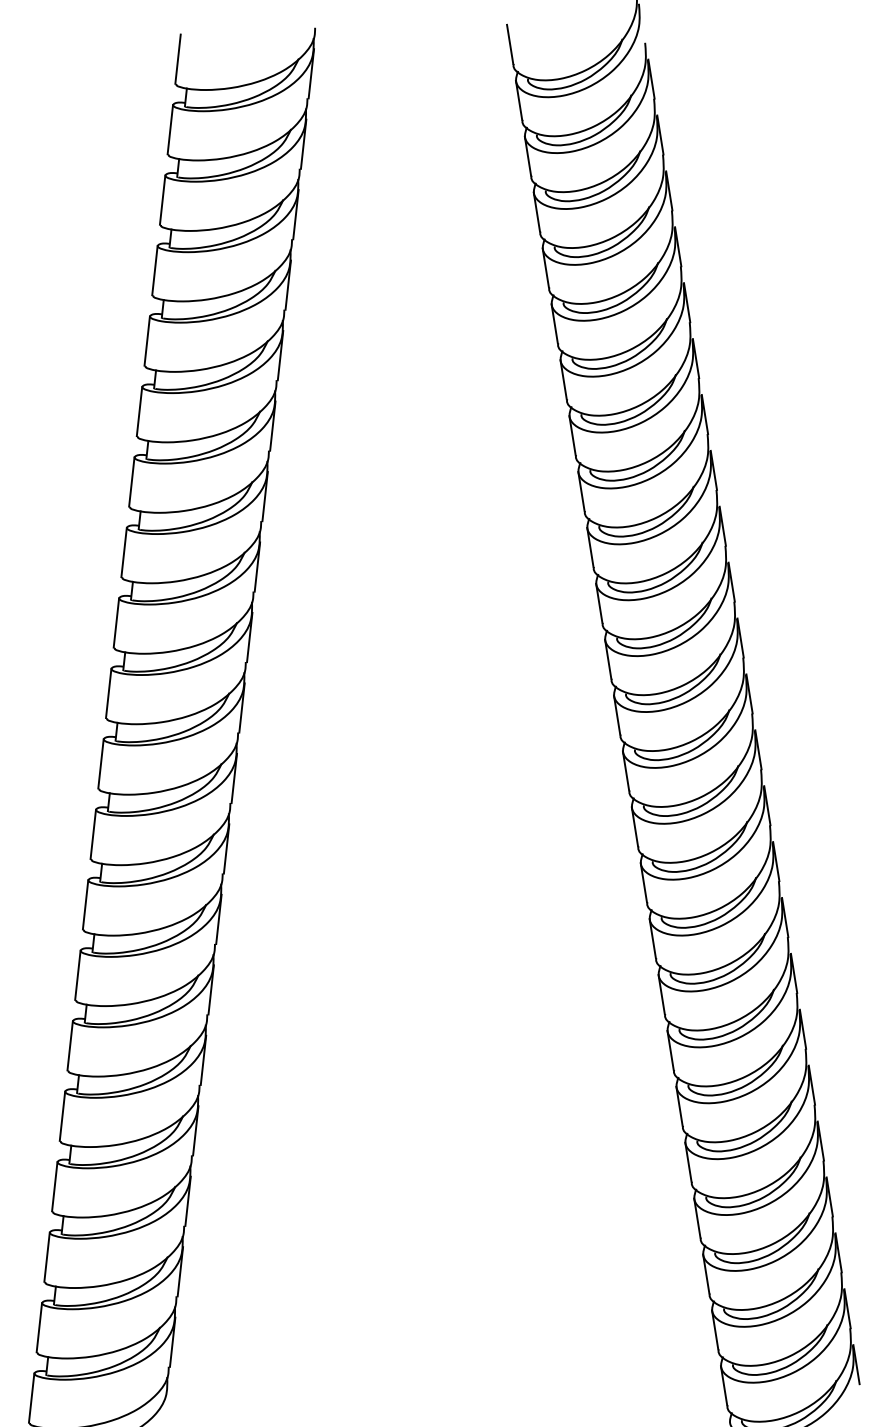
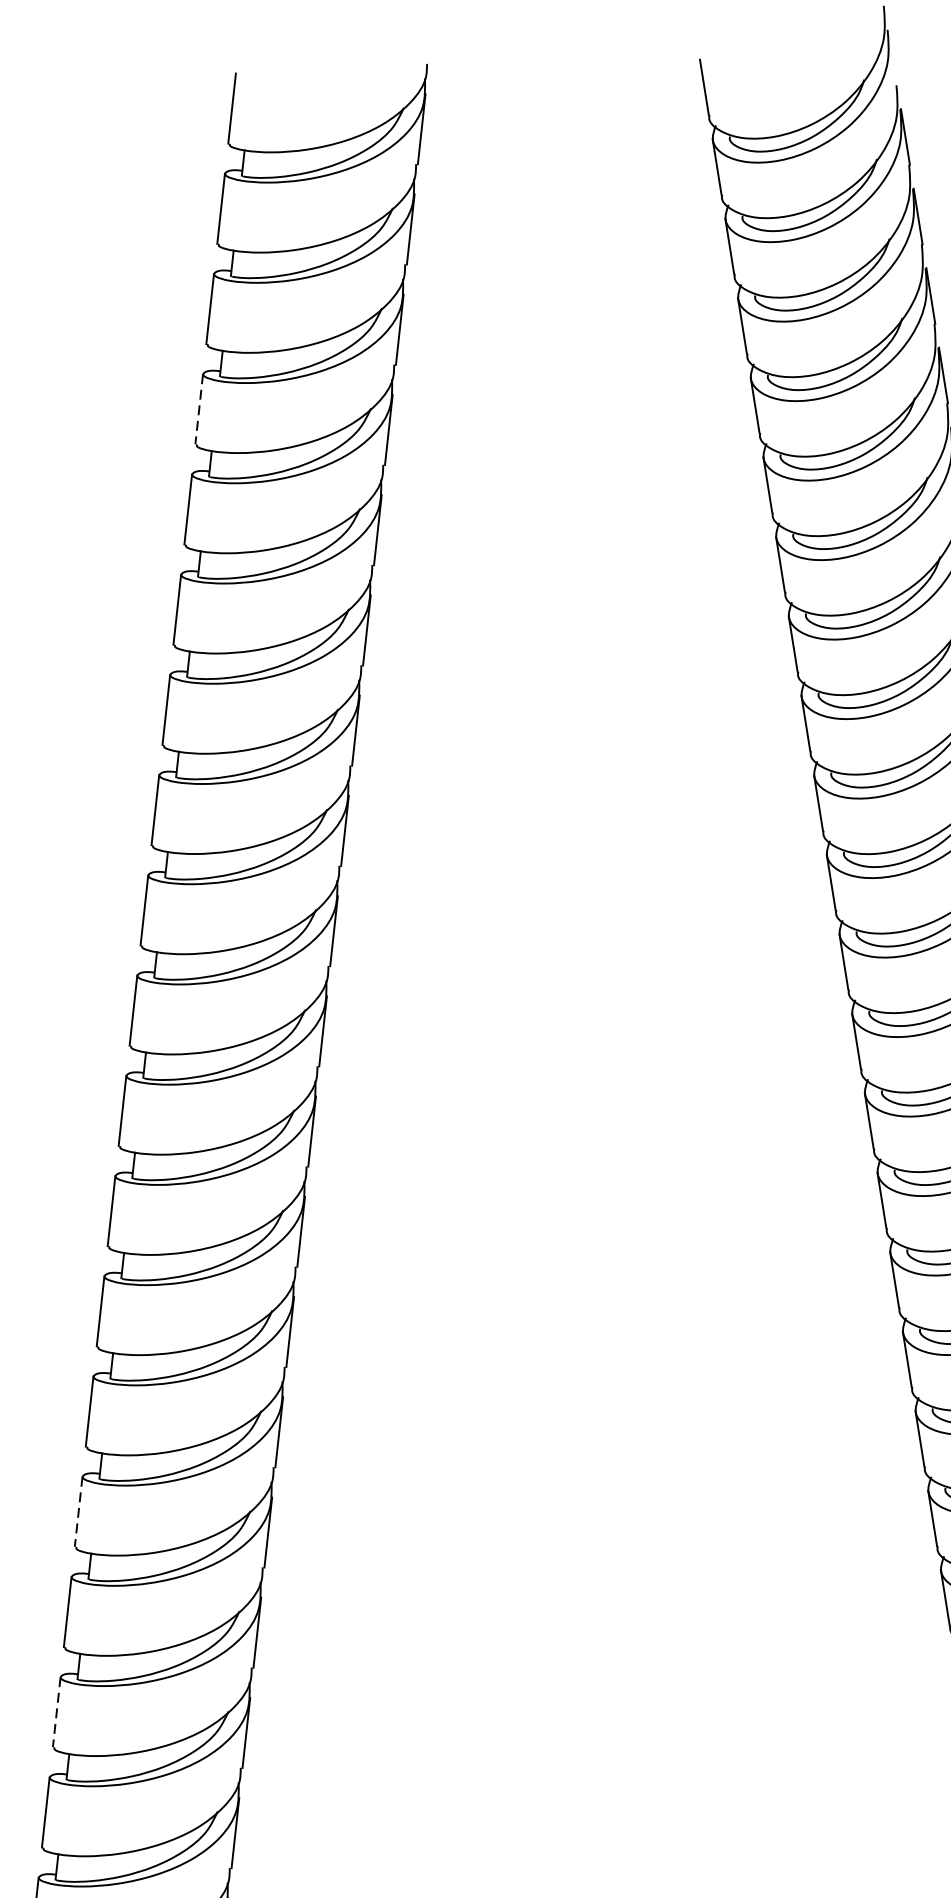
line: (154, 270) -> (198, 409), solid -> dashed
line: (70, 1045) -> (79, 1511), solid -> dashed
line: (54, 1186) -> (56, 1711), solid -> dashed

